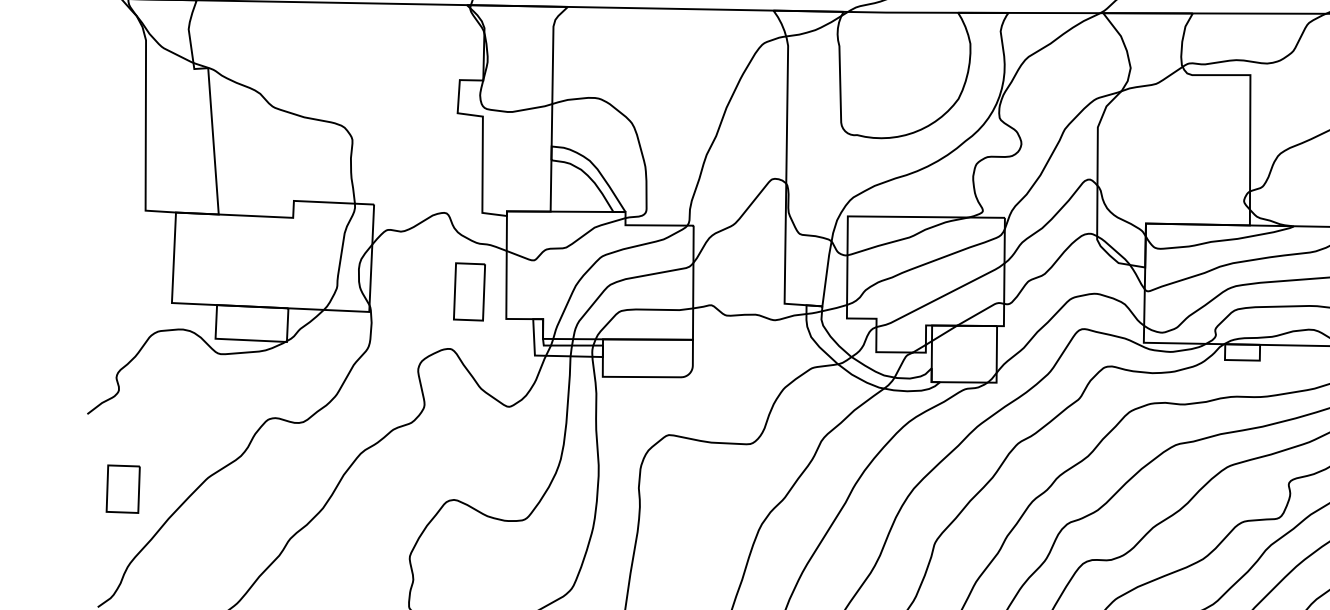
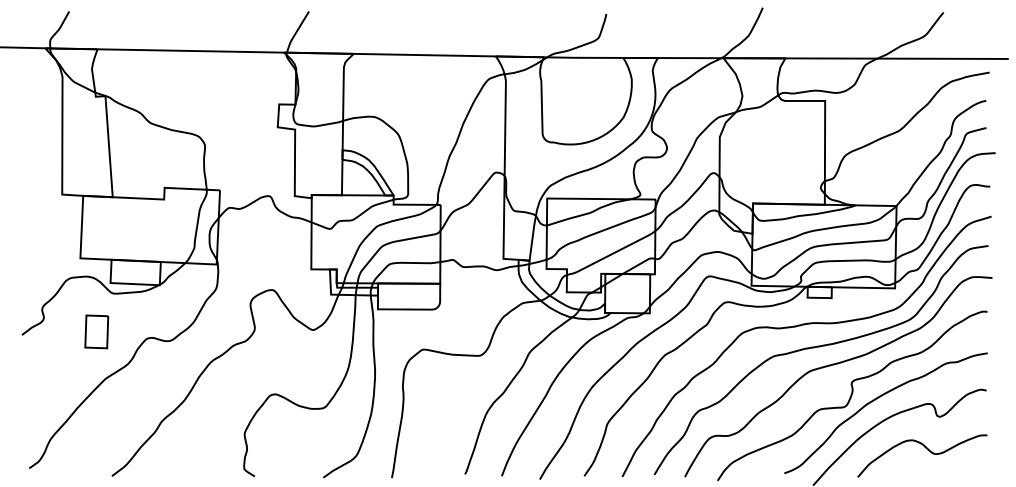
part: (468, 291) -> (285, 250), removed
part: (122, 488) -> (96, 331), moved

